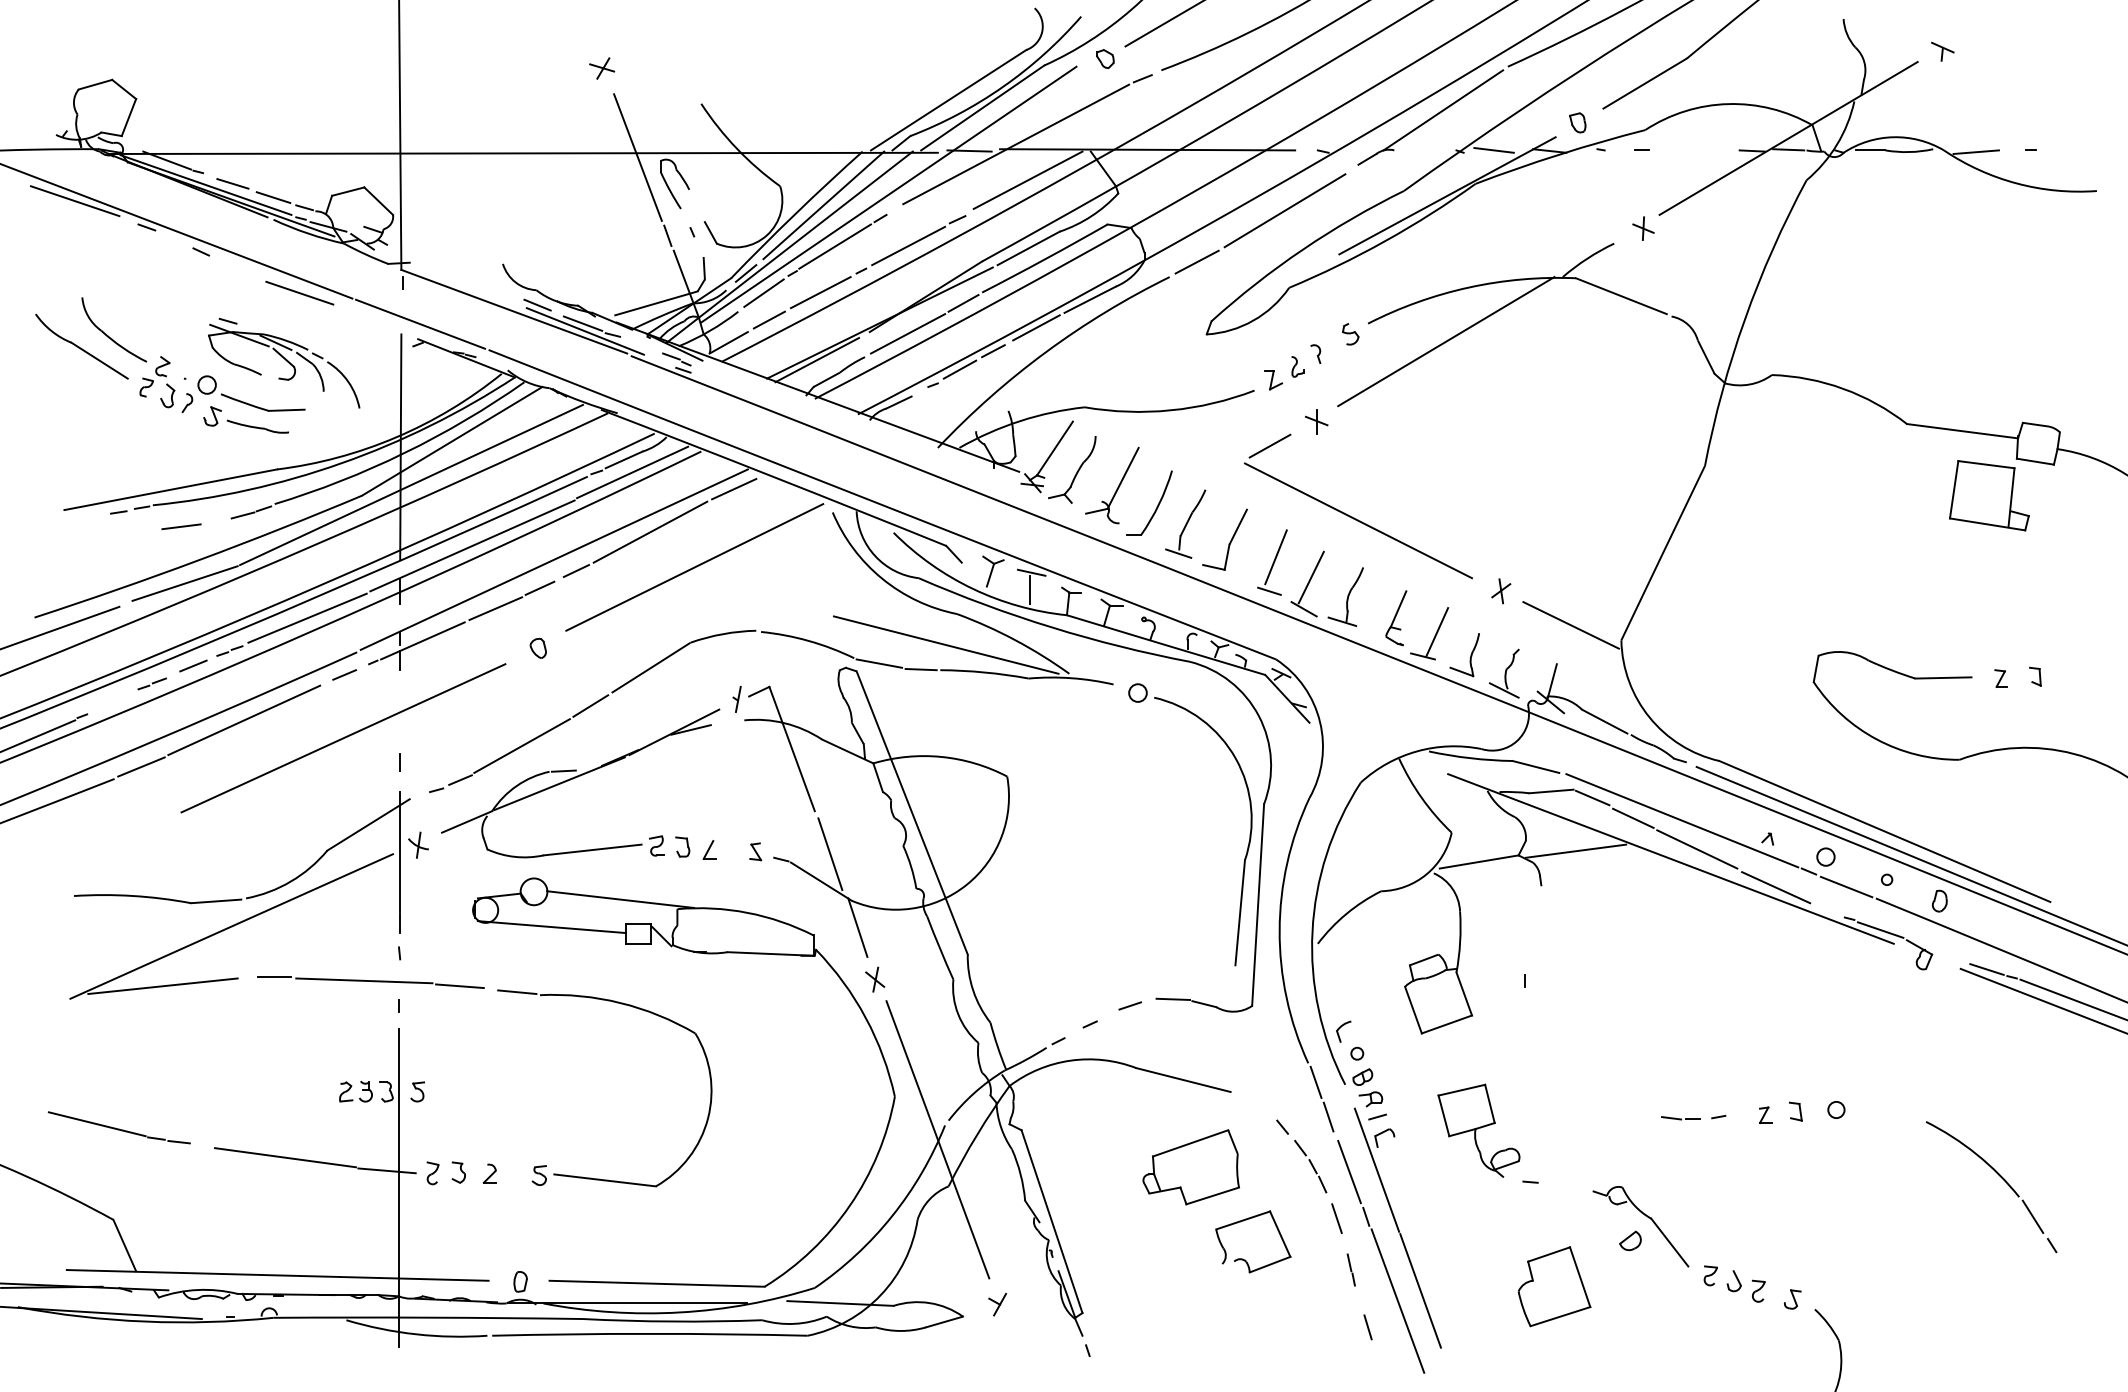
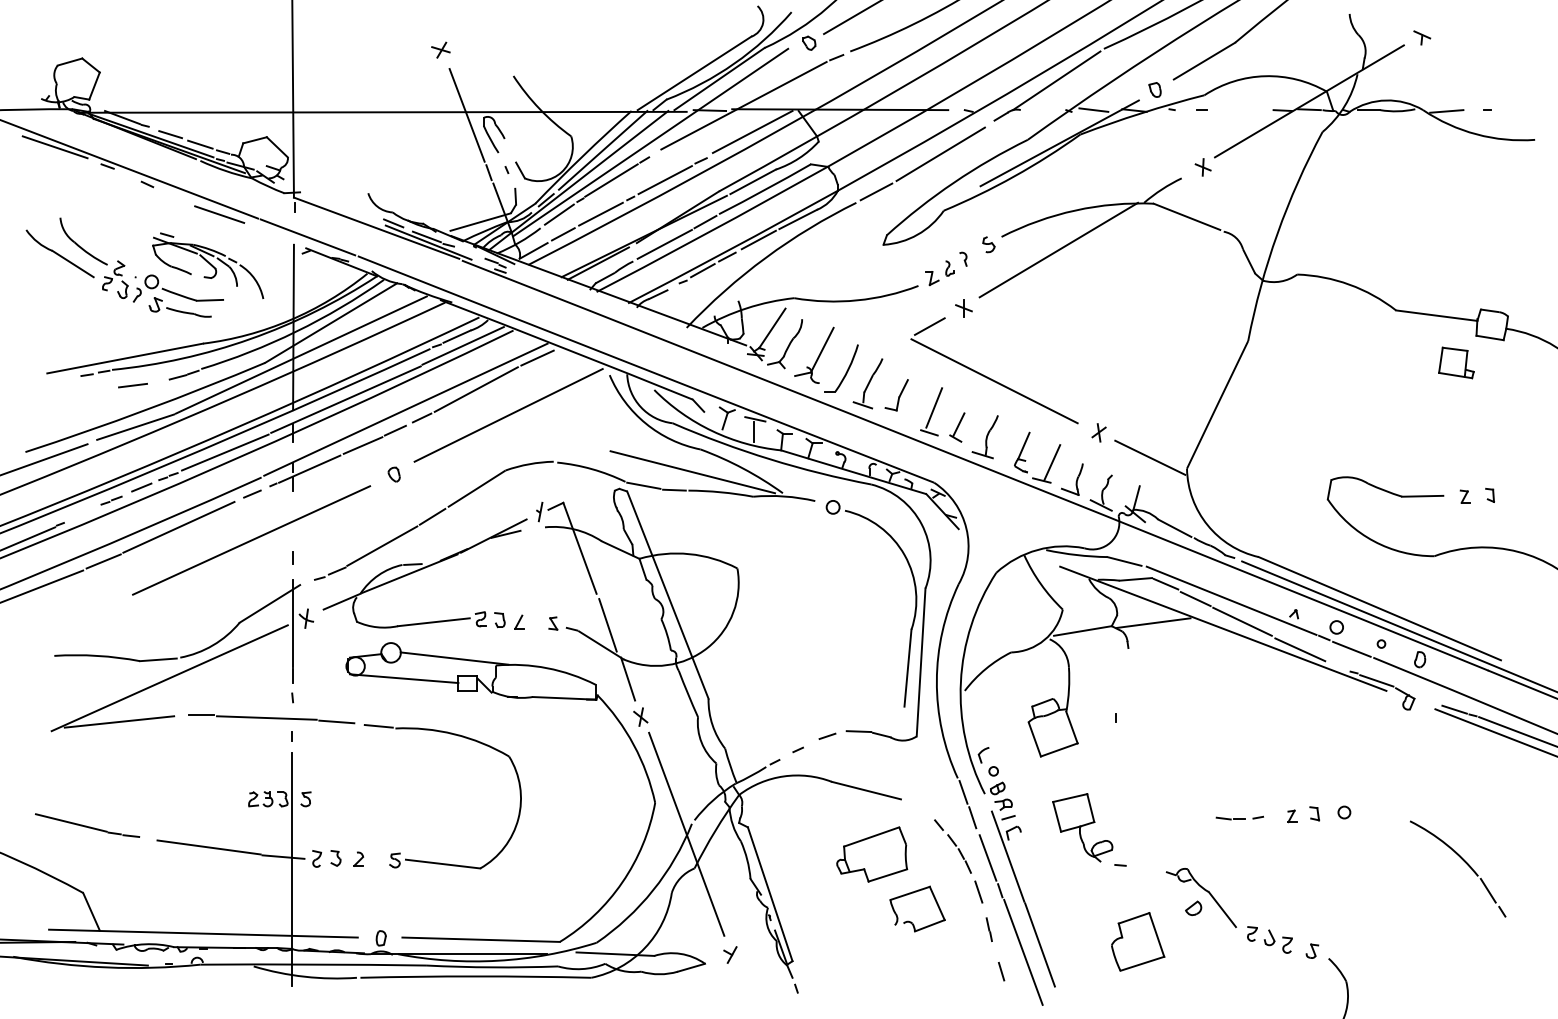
part: (1989, 495) -> (1456, 362), size x0.6
part: (1224, 539) -> (896, 394), size x0.7
part: (1307, 583) -> (957, 427), size x0.6

